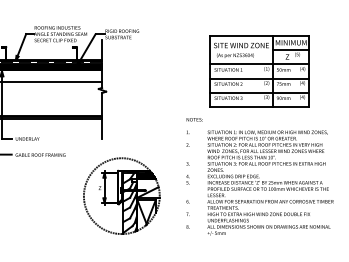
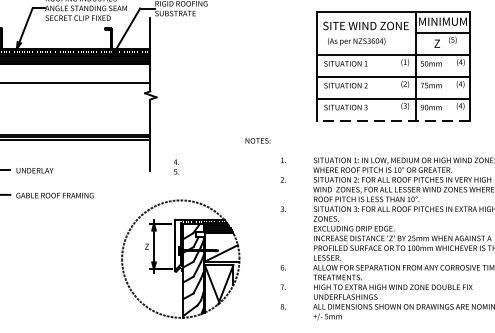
line: (258, 106) -> (392, 120), solid -> dashed
text: (194, 119) -> (257, 140), moved
text: (187, 179) -> (175, 166), moved

